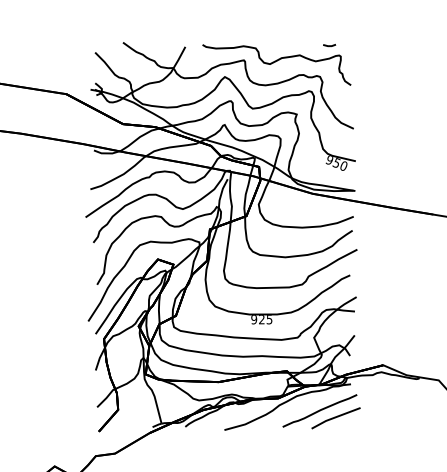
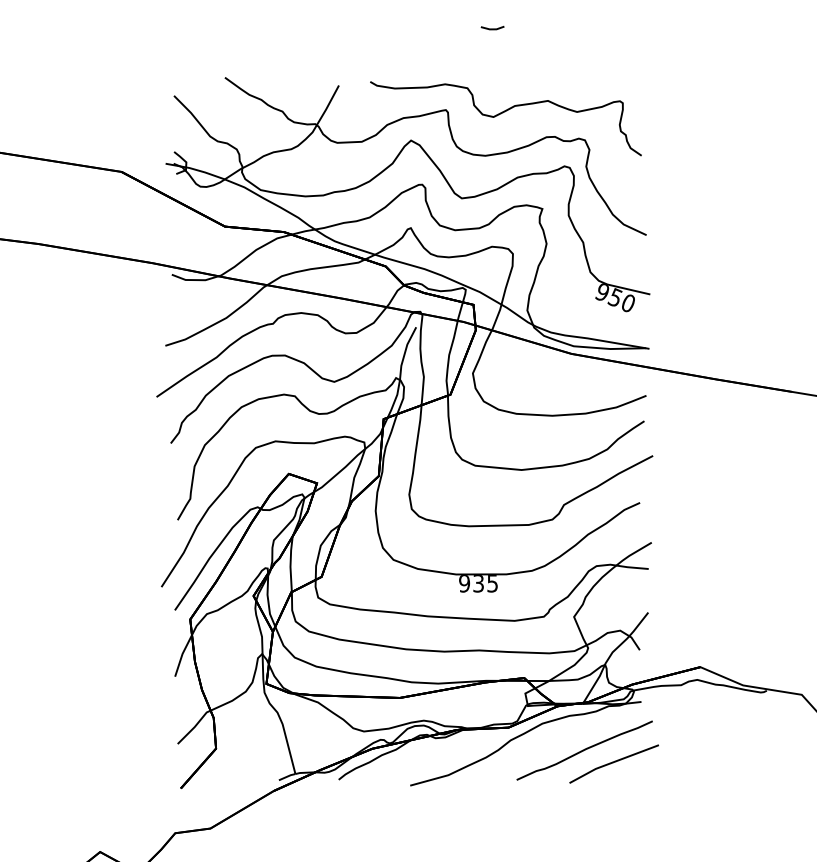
line: (329, 45) -> (492, 28), moved
text: (261, 319) -> (477, 583), 925 -> 935

